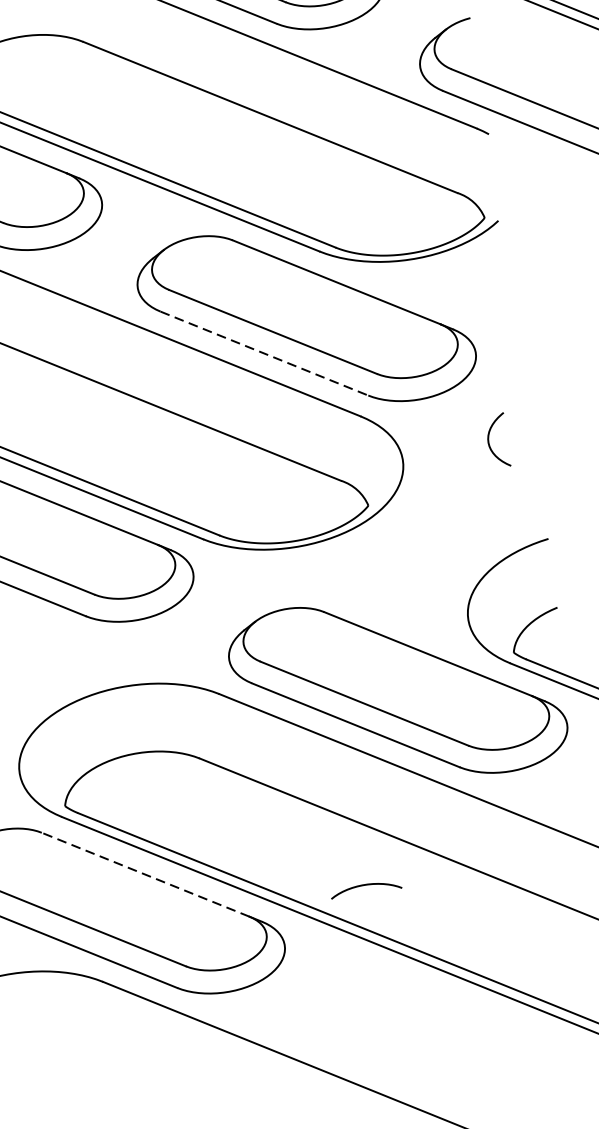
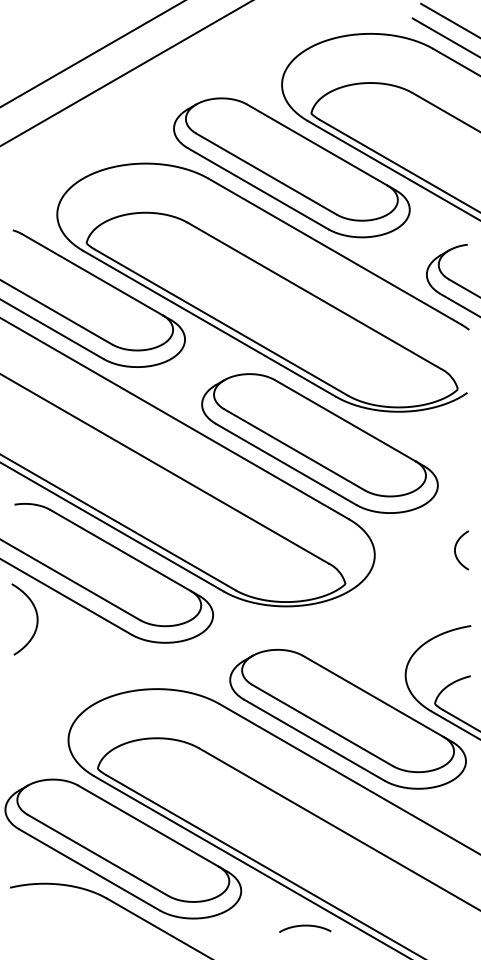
line: (264, 353) -> (286, 464), dashed -> solid
curve: (489, 437) -> (456, 547), moved
line: (145, 873) -> (148, 825), dashed -> solid
curve: (366, 886) -> (305, 926), moved

